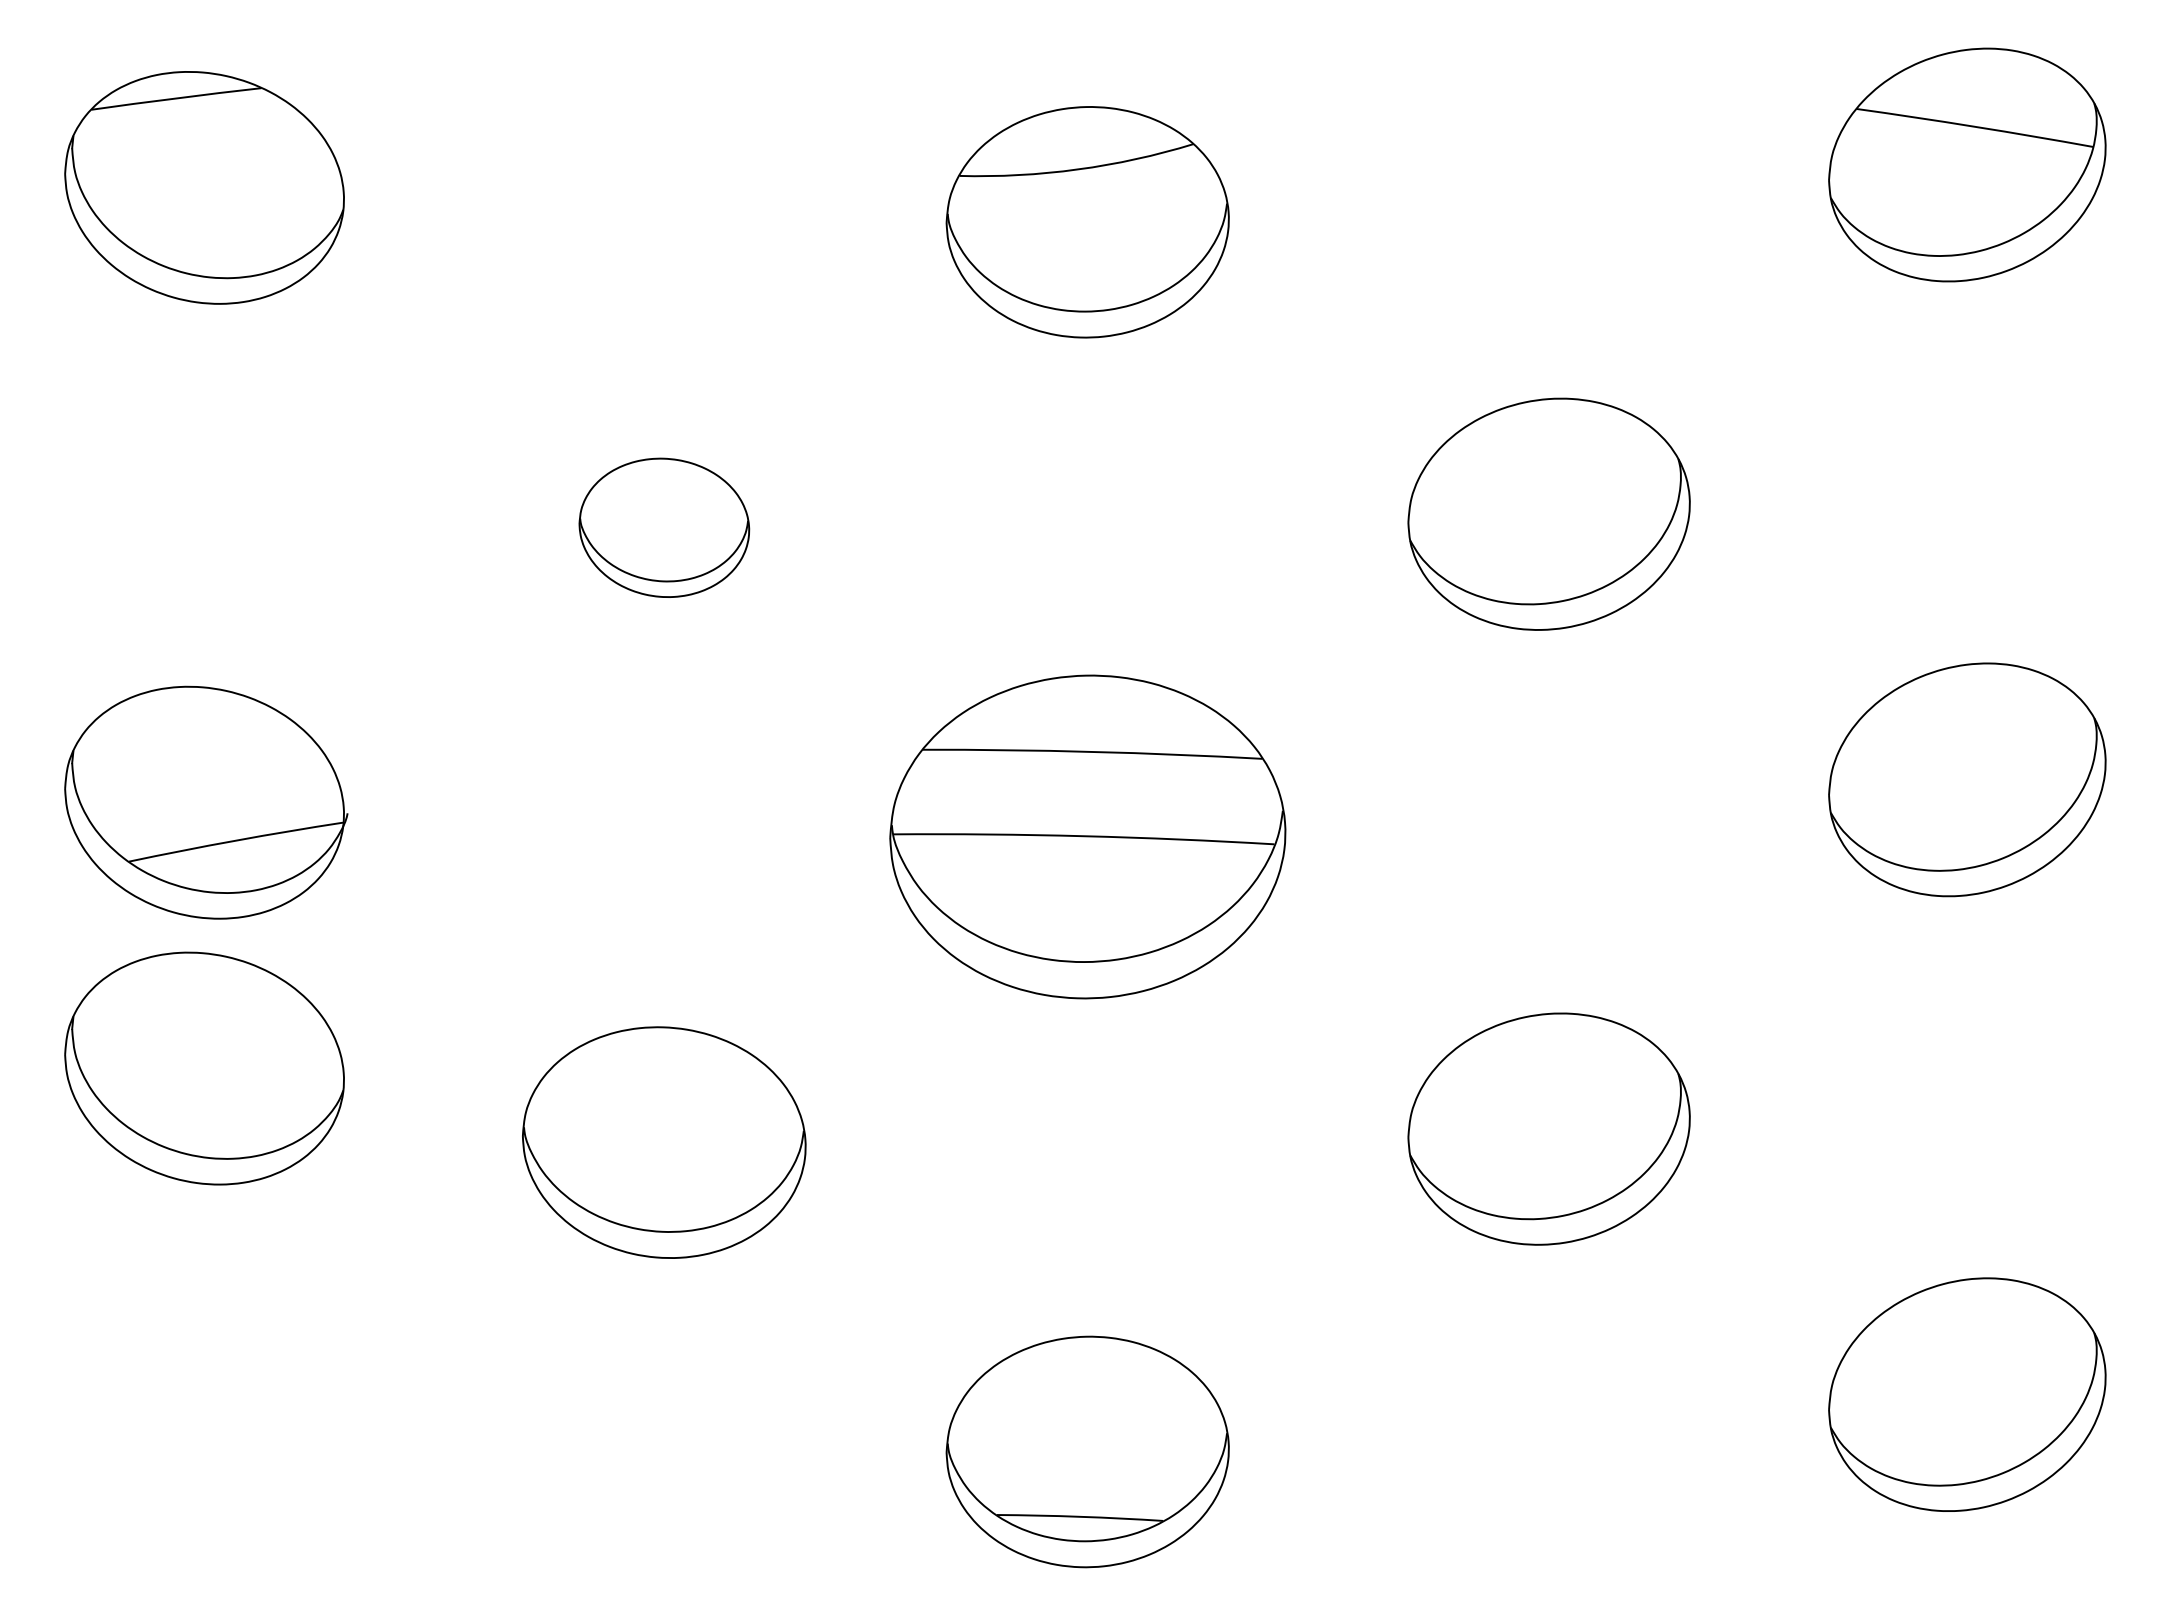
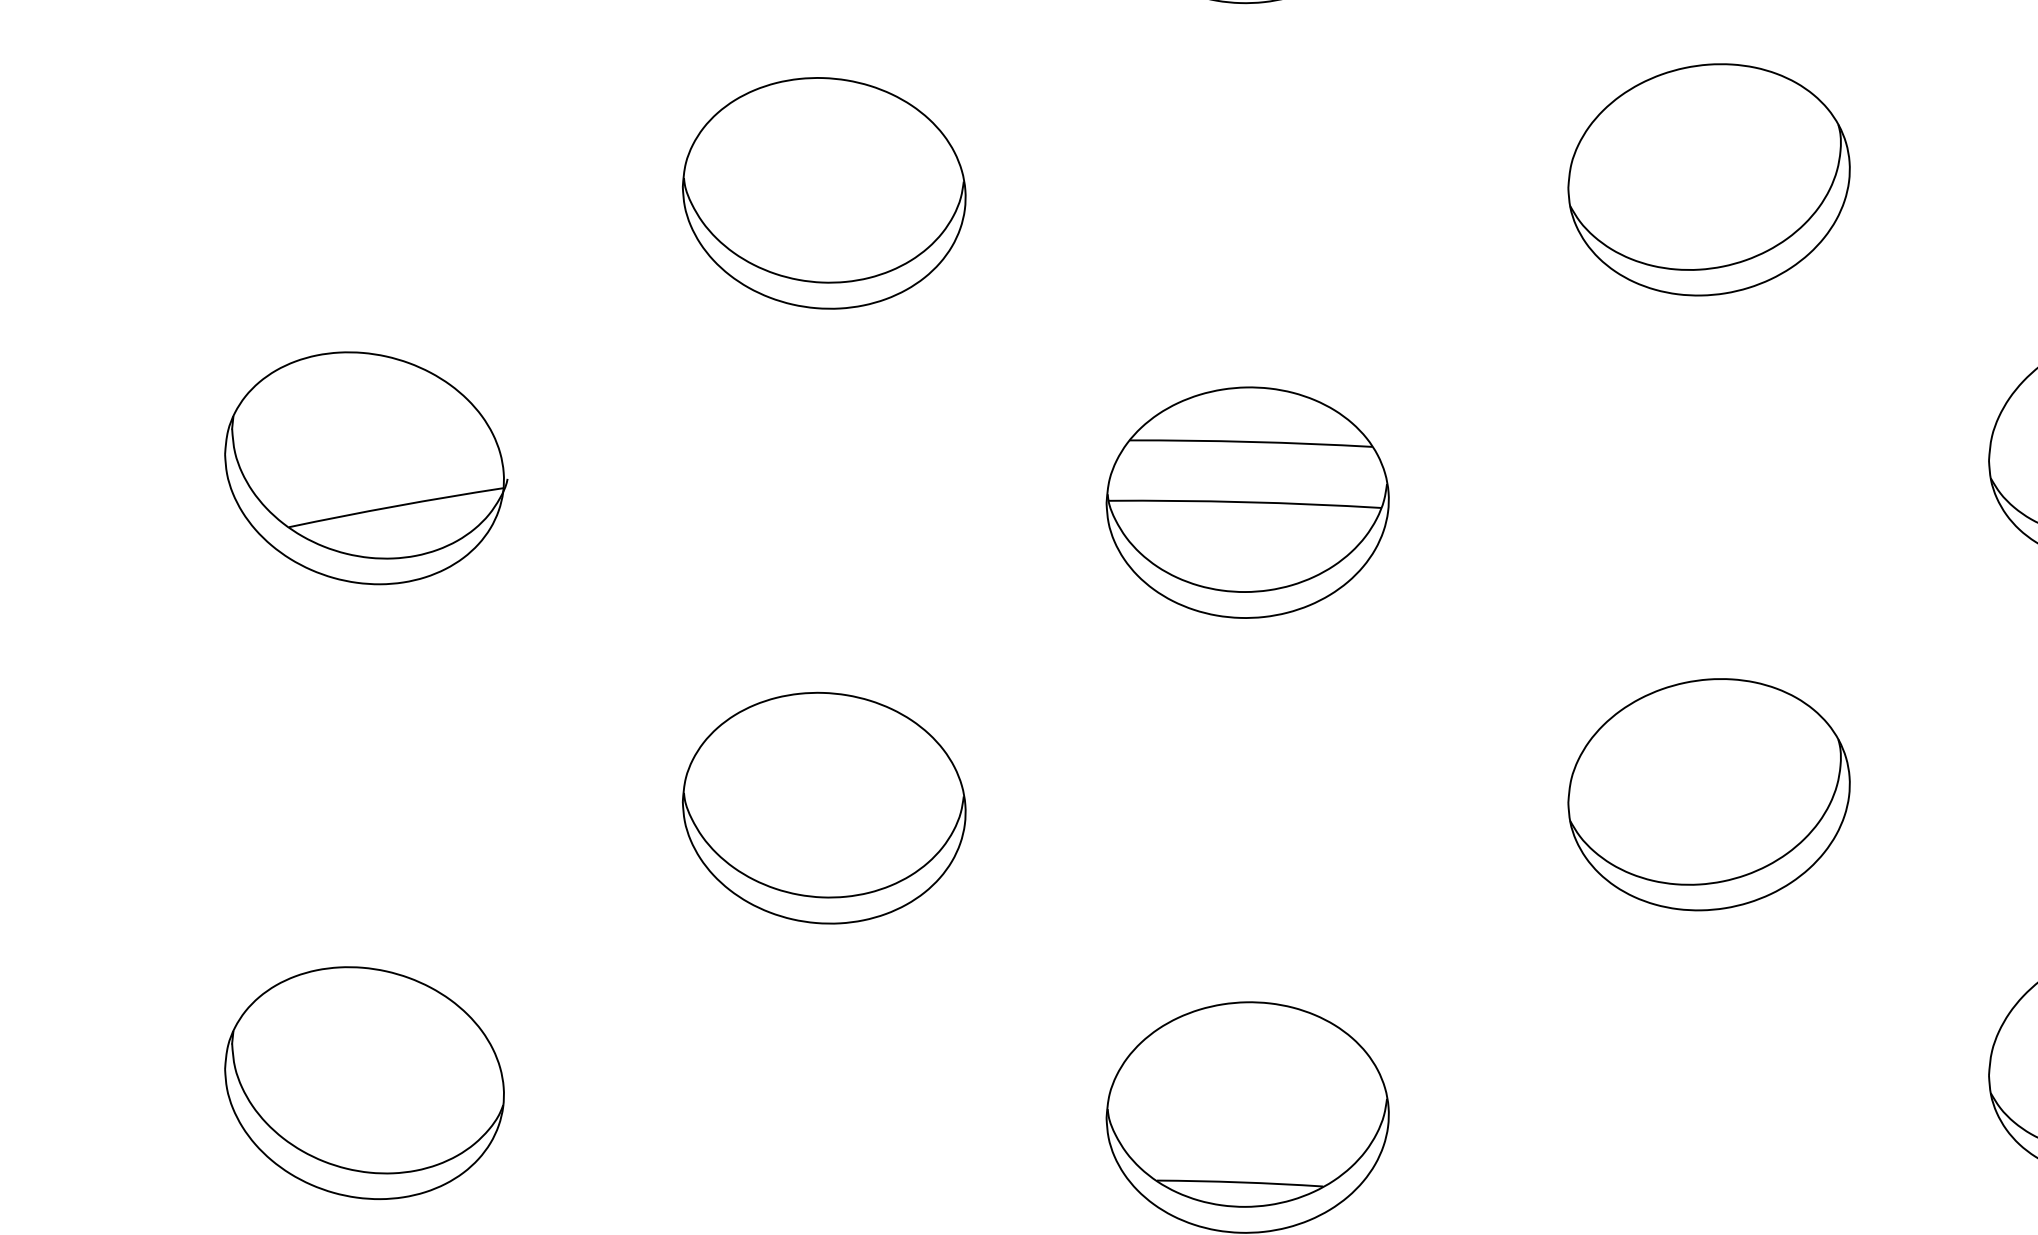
part: (664, 527) -> (824, 193), size x1.67
part: (1087, 837) -> (1247, 503), size x0.71
part: (204, 1068) -> (364, 1083), moved

